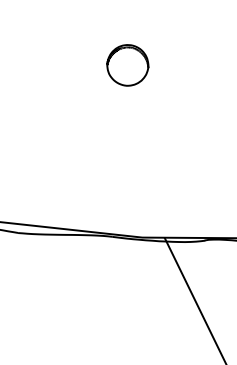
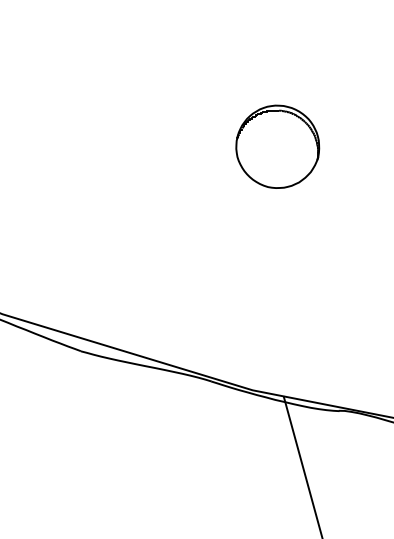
part: (127, 65) -> (277, 146), size x1.43

